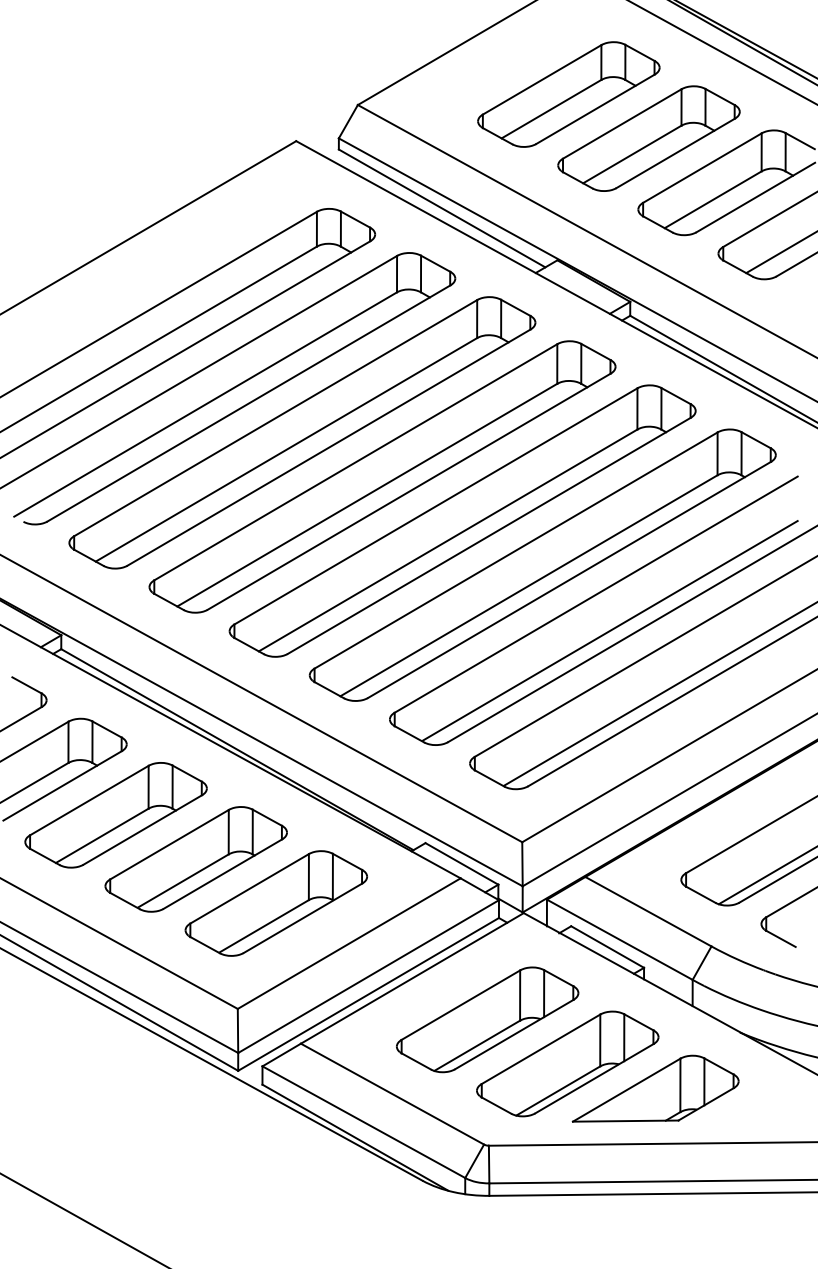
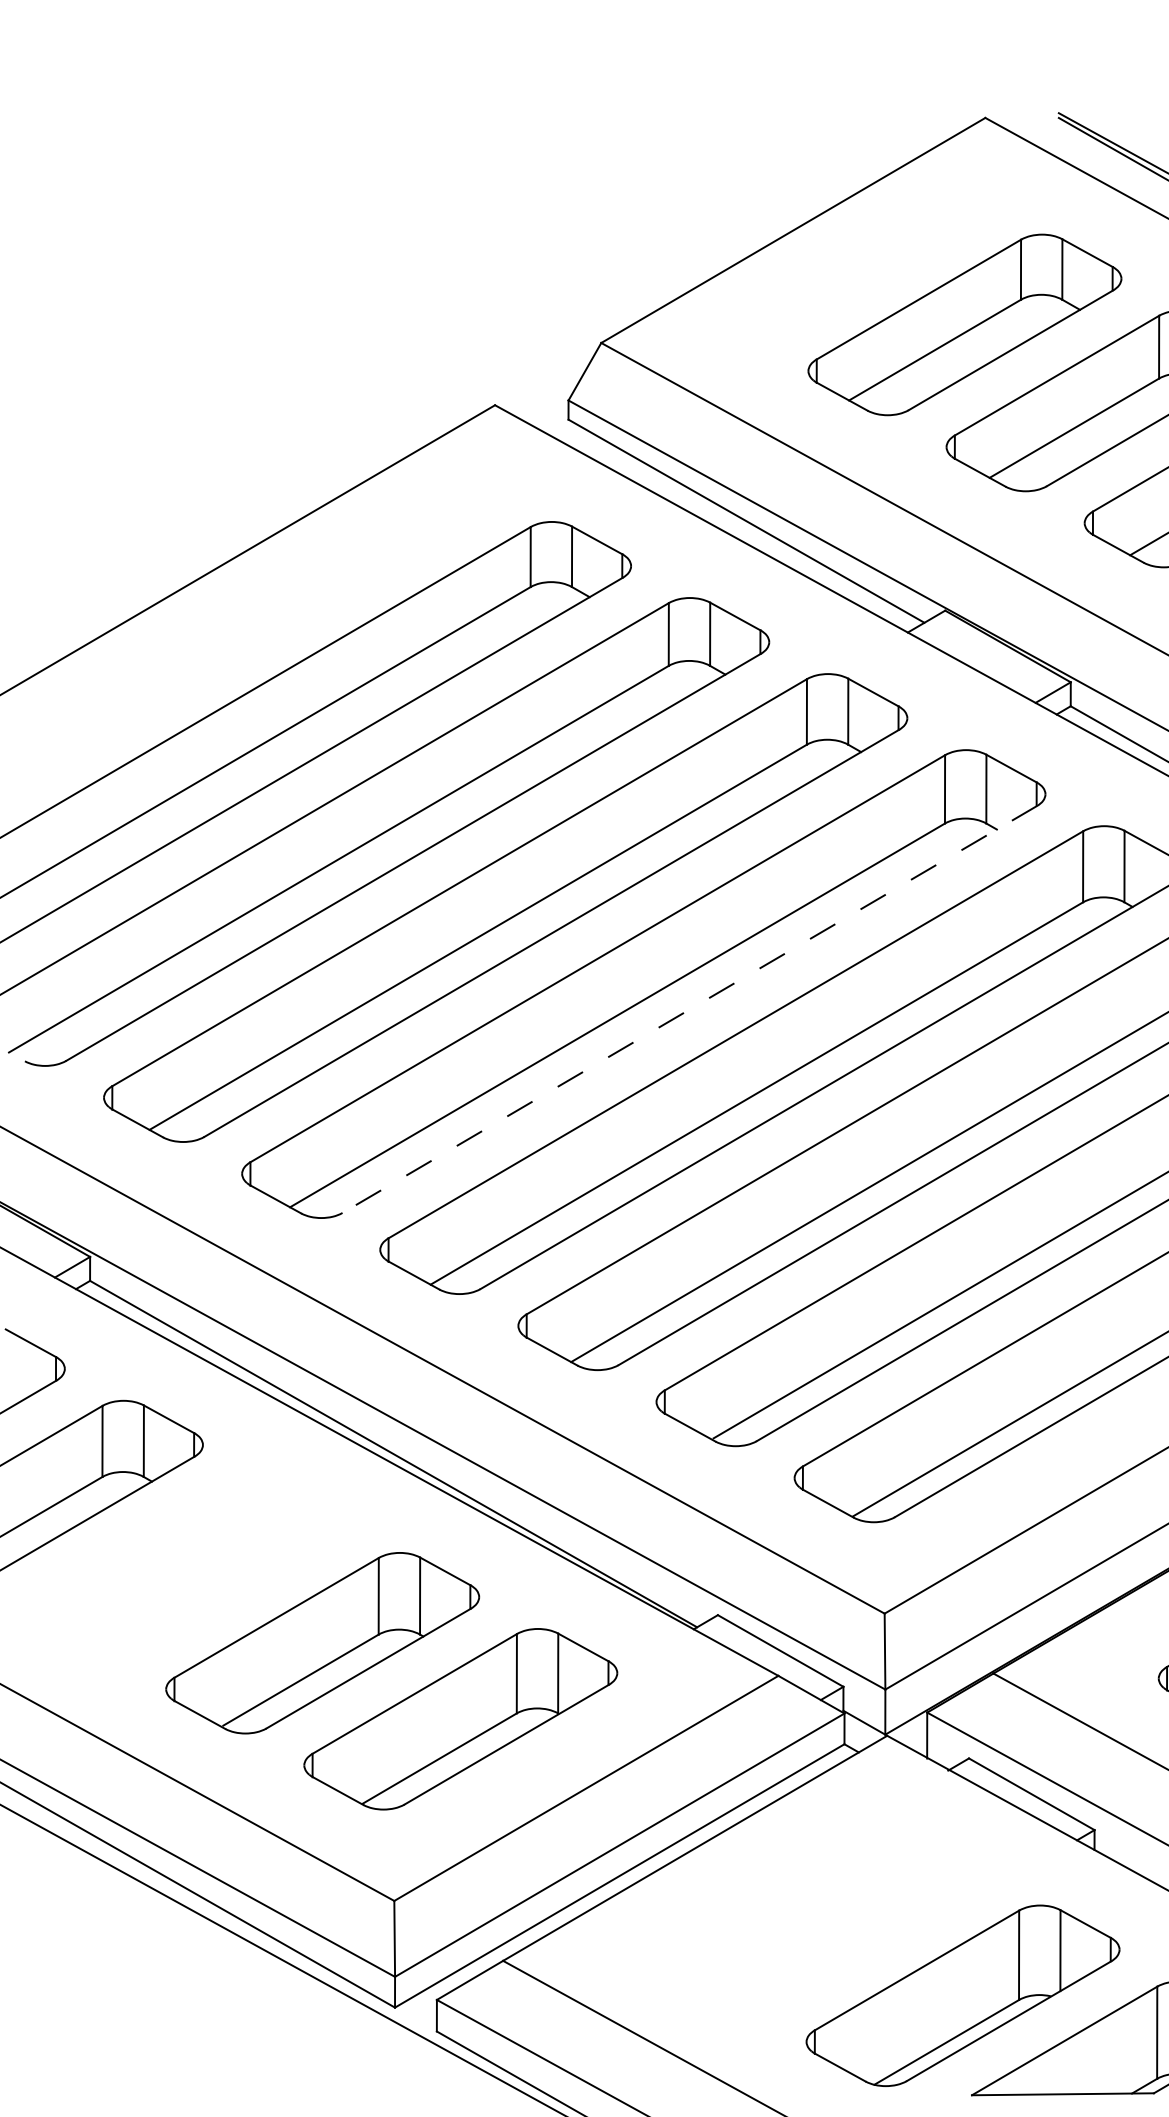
line: (409, 491) -> (690, 1009), solid -> dashed
part: (115, 815) -> (183, 1567), removed
part: (487, 1019) -> (824, 1919), removed

